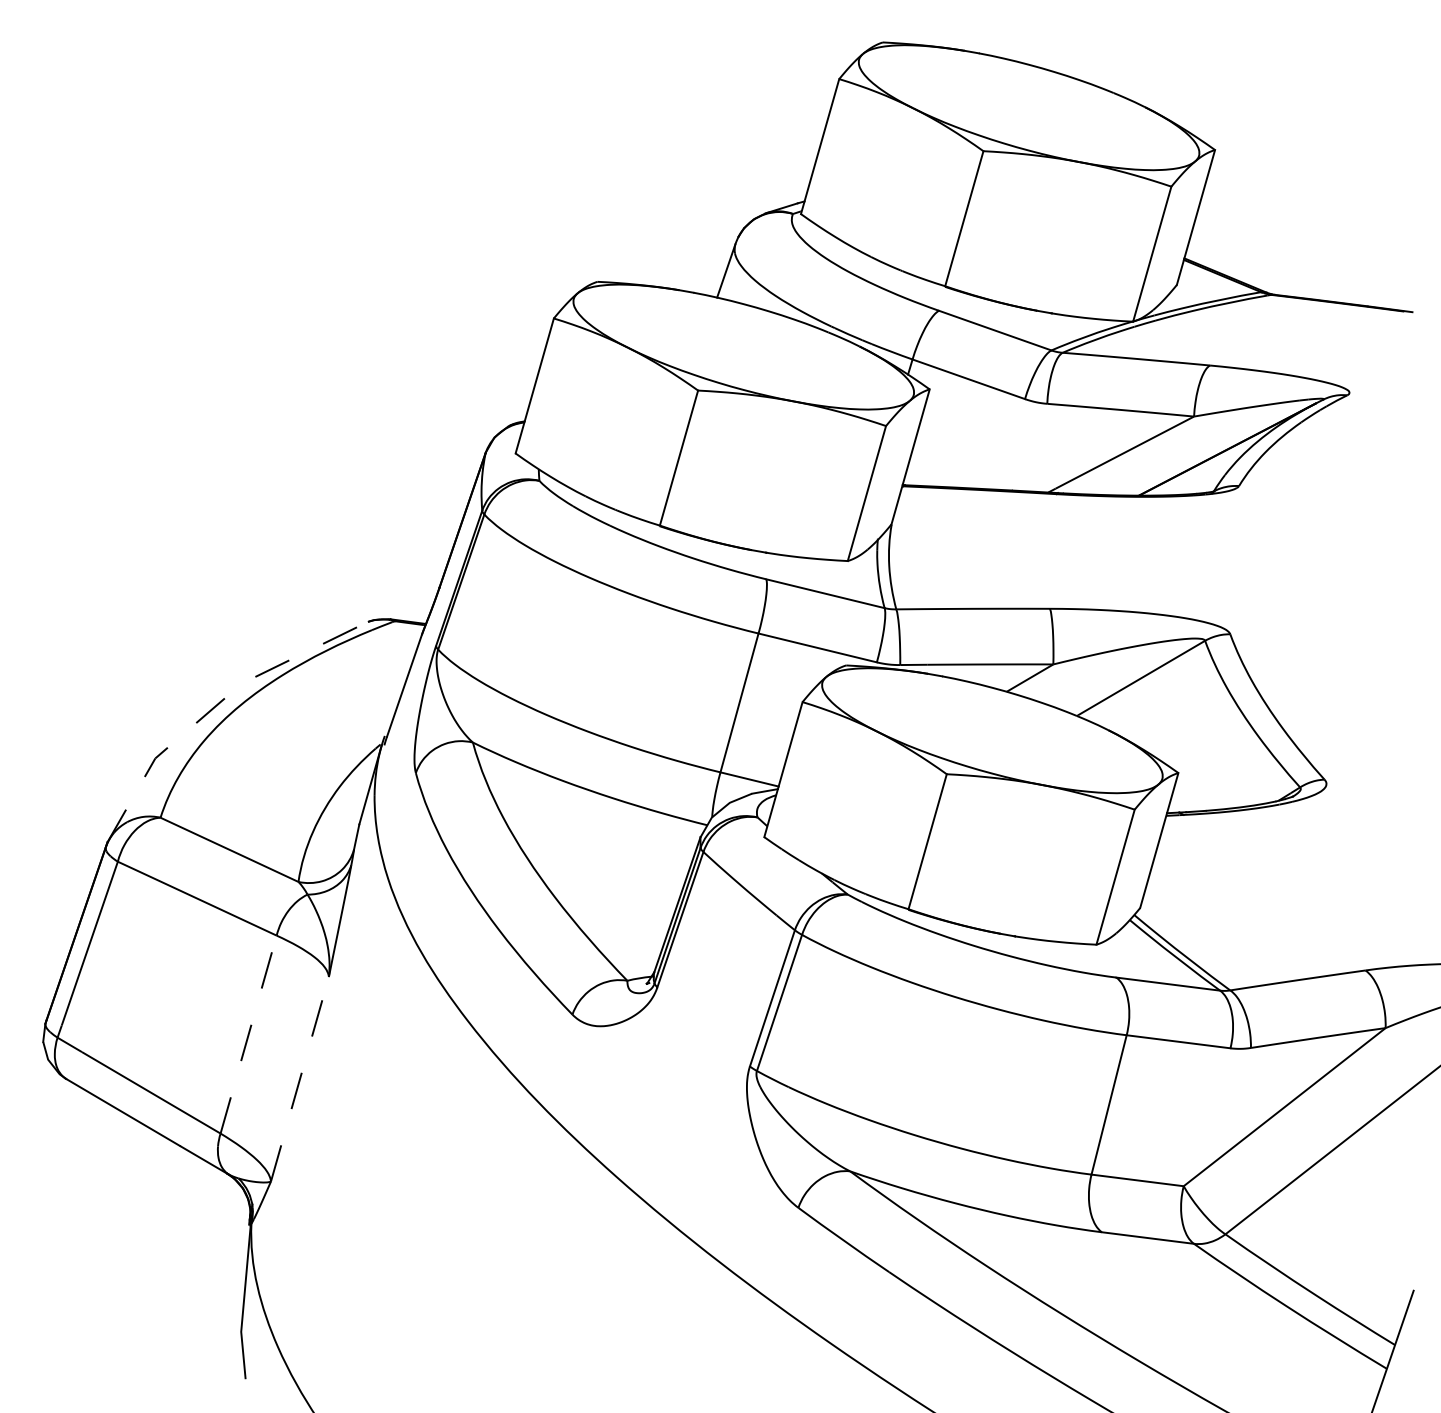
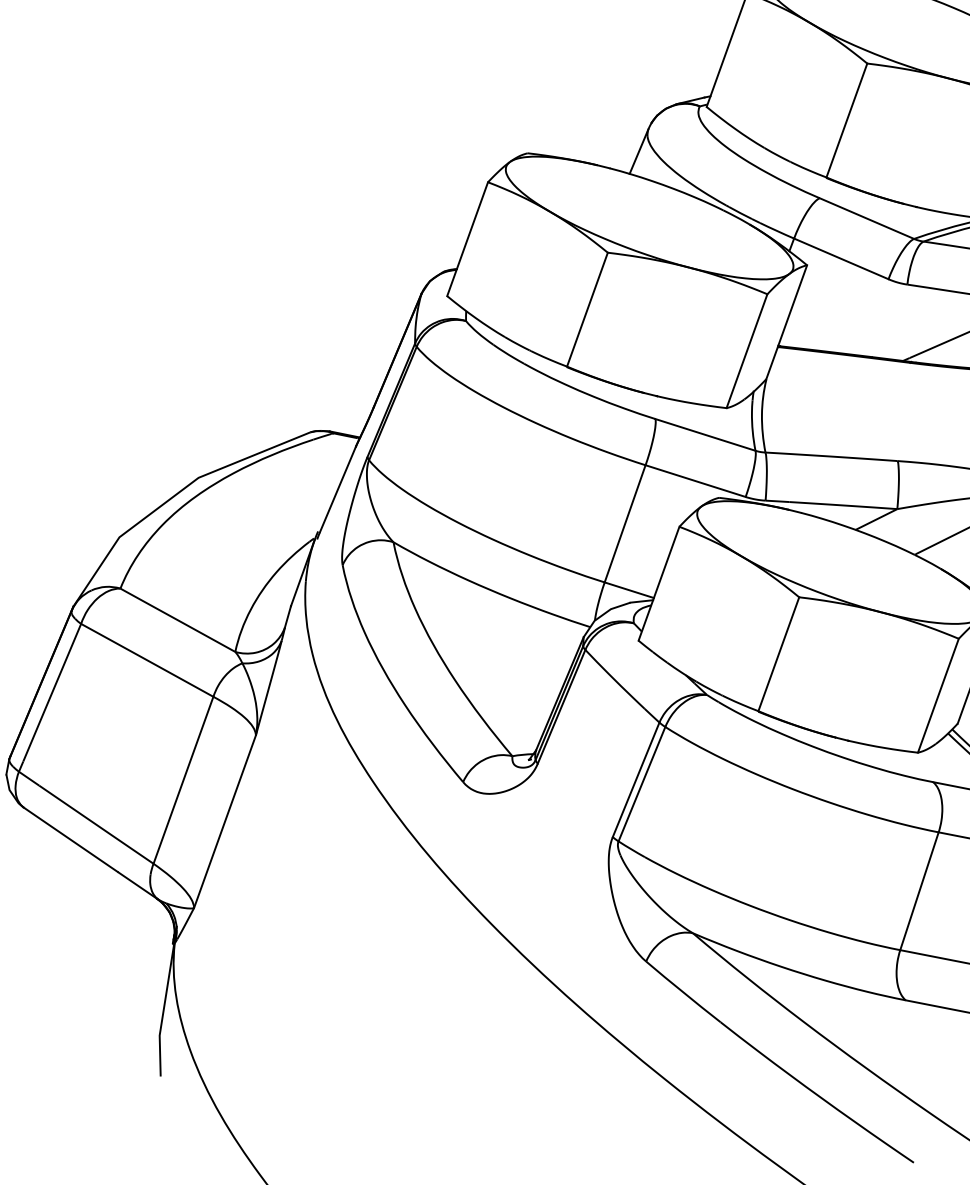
line: (215, 706) -> (174, 496), dashed -> solid
line: (248, 1034) -> (183, 780), dashed -> solid
line: (300, 1078) -> (225, 821), dashed -> solid

